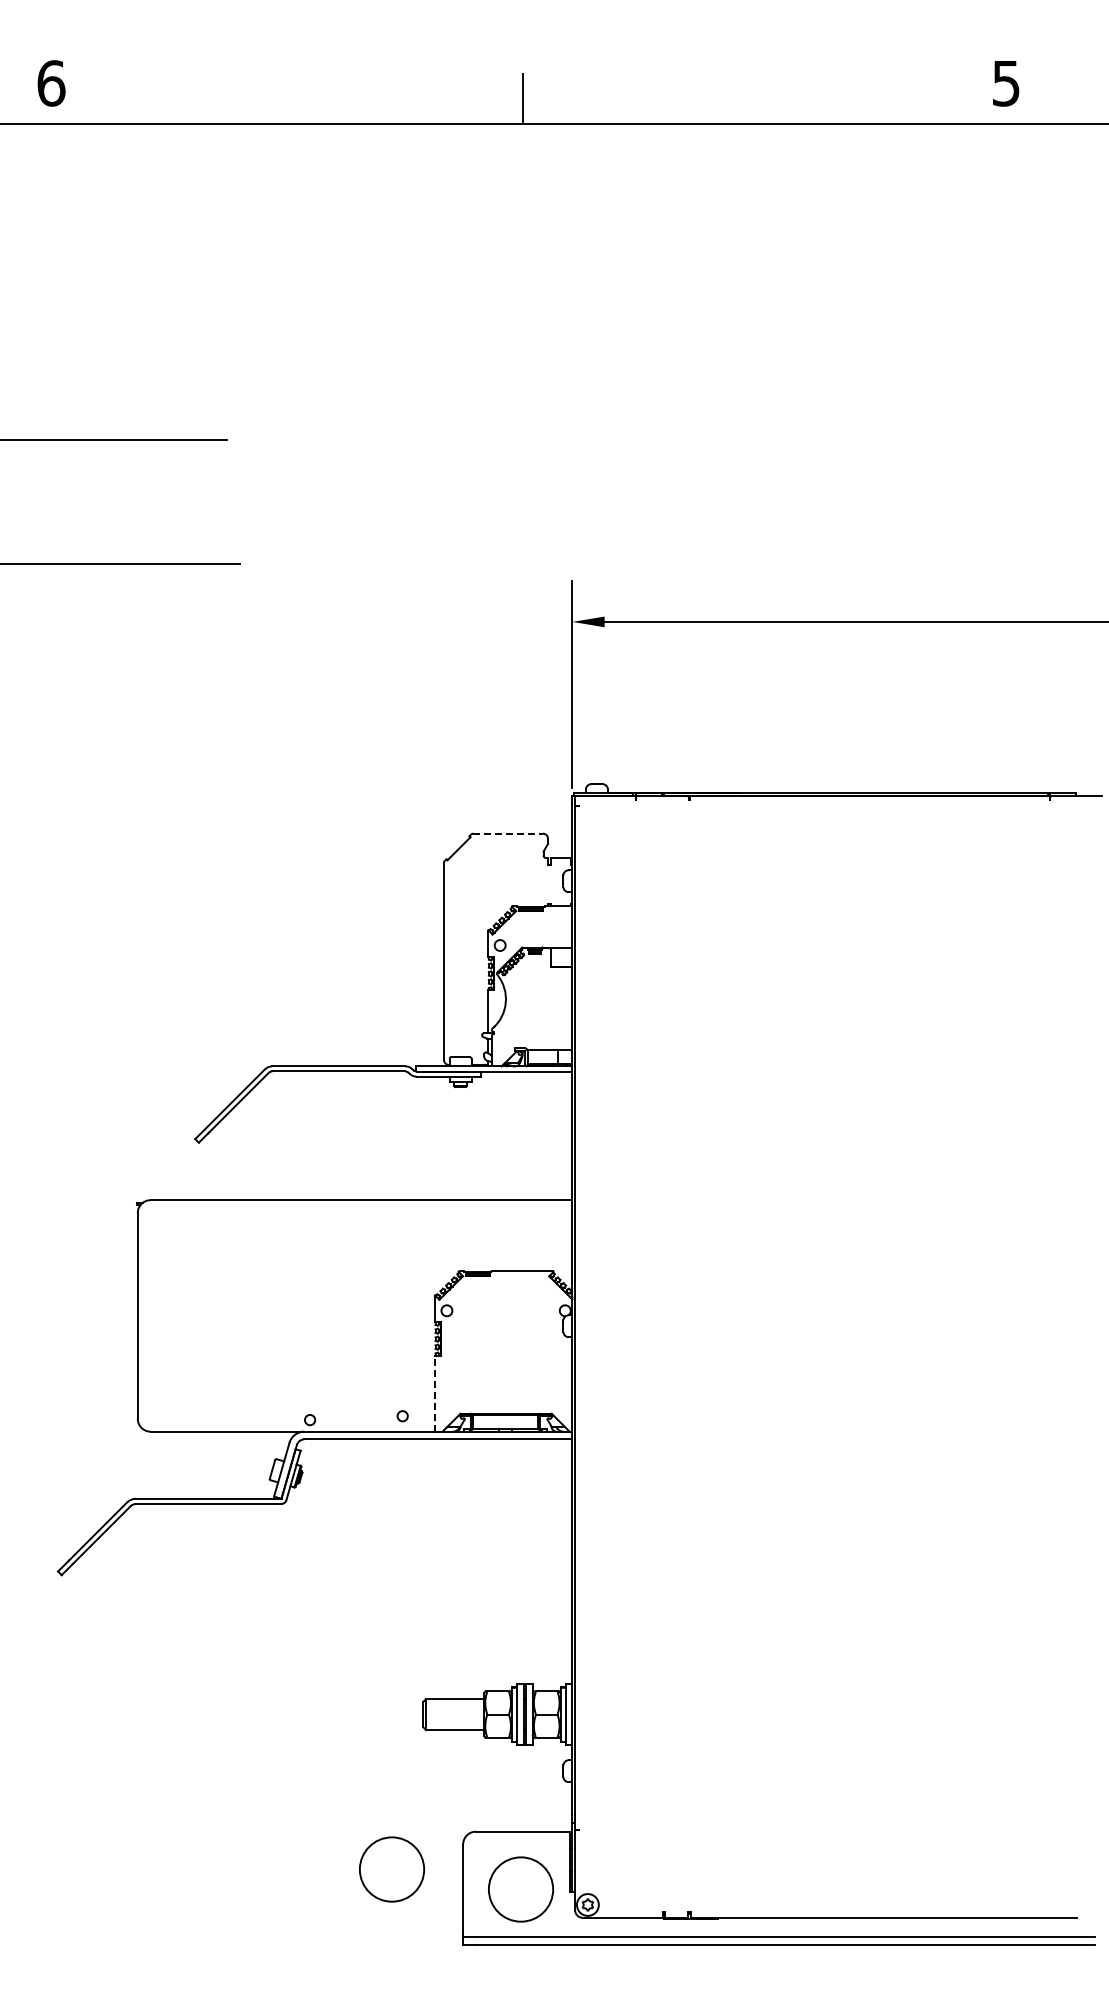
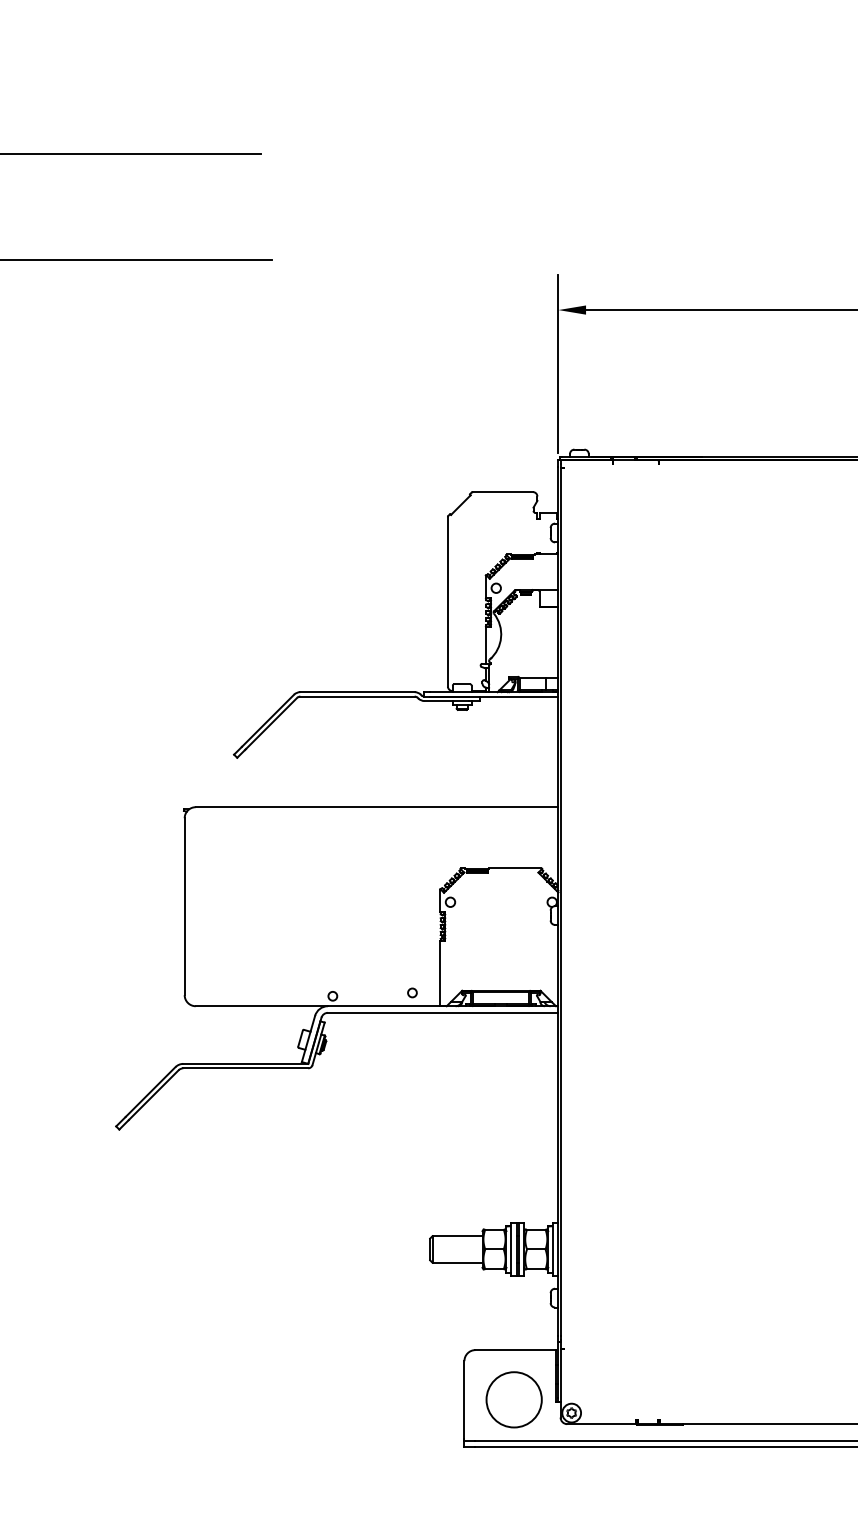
line: (508, 833) -> (503, 491), dashed -> solid
line: (434, 1393) -> (439, 973), dashed -> solid
circle: (392, 1869) -> (403, 1382), removed

